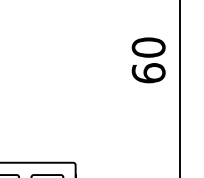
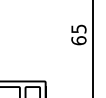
text: (147, 46) -> (78, 28), 60 -> 65

